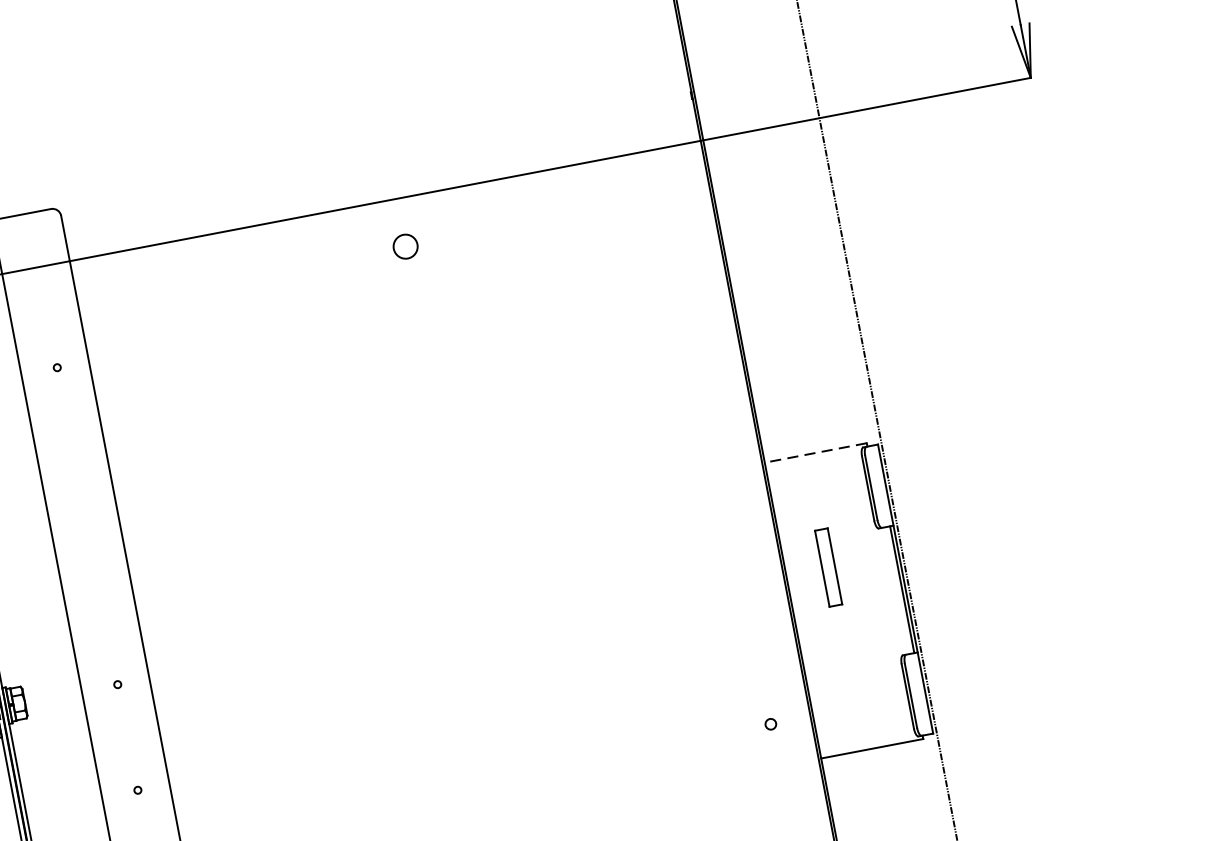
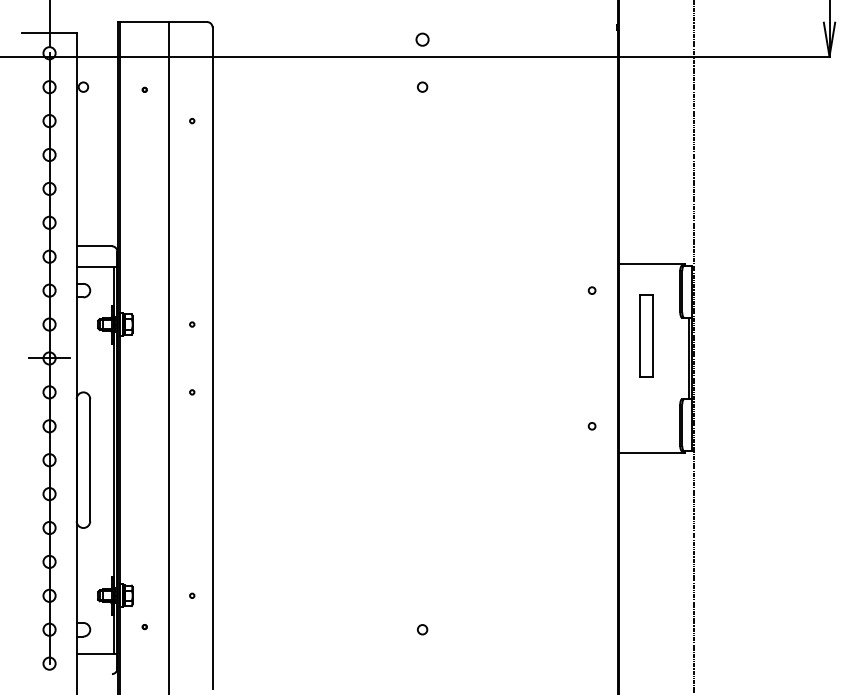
circle: (391, 172) -> (422, 39), added
circle: (405, 245) -> (422, 86), size x0.62
line: (816, 452) -> (652, 263), dashed -> solid
circle: (729, 512) -> (591, 290), added
part: (828, 566) -> (646, 335), size x1.67

